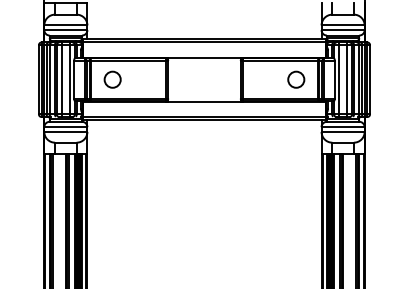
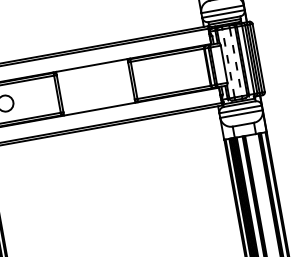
circle: (296, 79) -> (186, 70), removed
line: (339, 79) -> (228, 63), solid -> dashed
line: (346, 79) -> (235, 61), solid -> dashed

